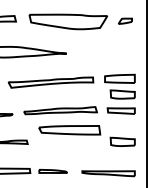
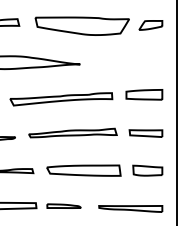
part: (125, 21) -> (150, 25), size x1.43
part: (122, 94) -> (147, 113), removed
part: (69, 130) -> (83, 170), moved

